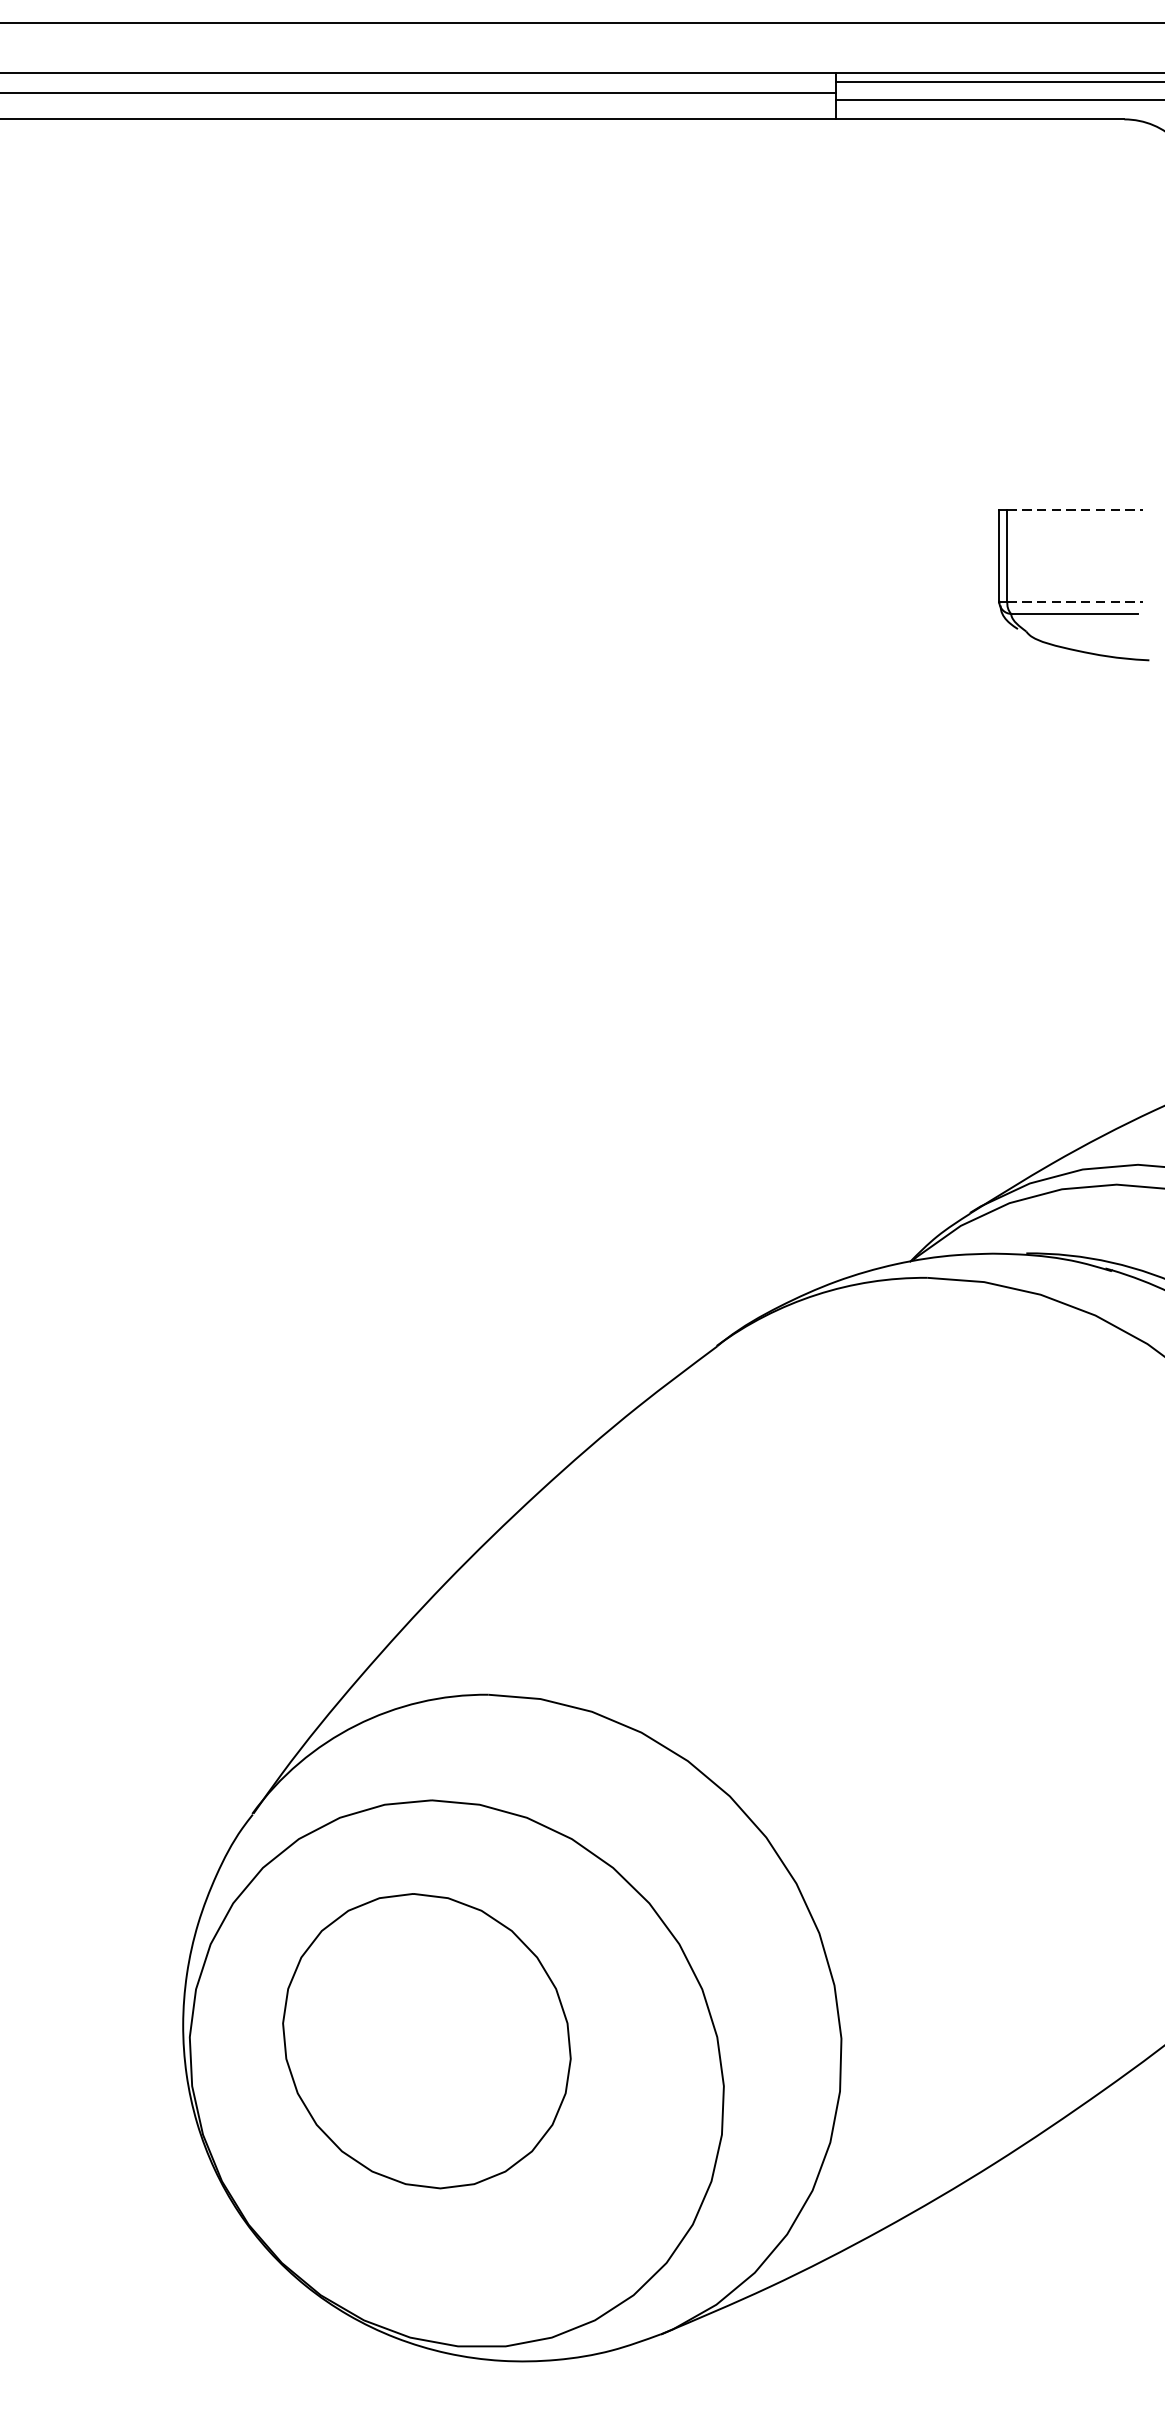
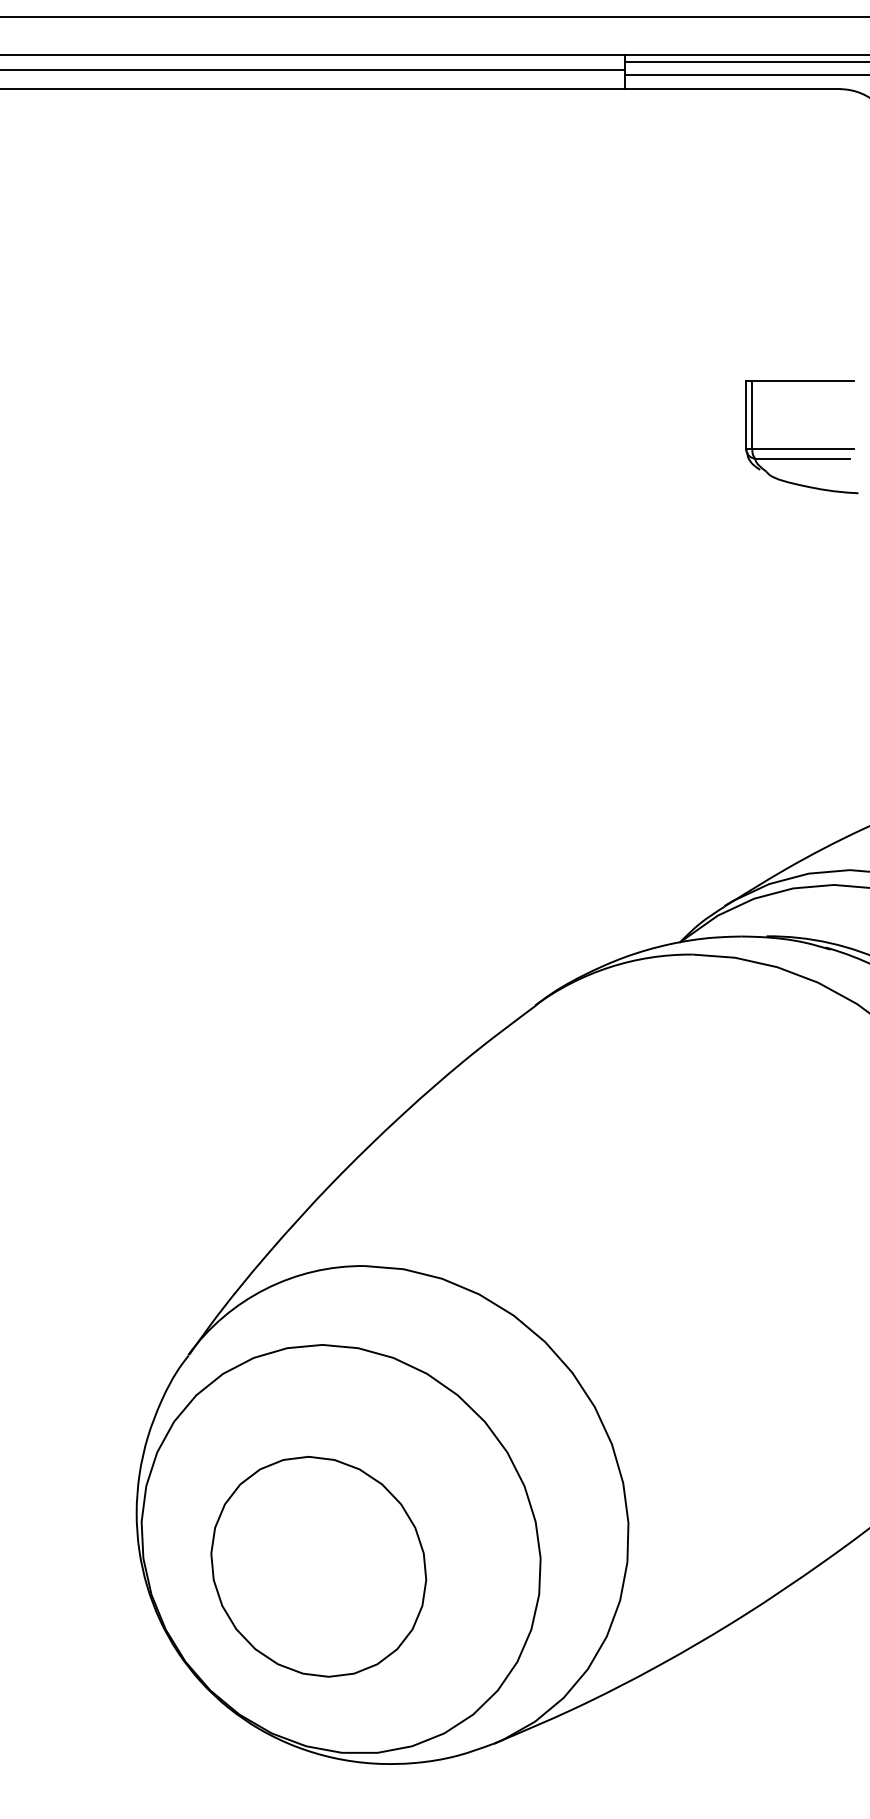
line: (1075, 509) -> (803, 380), dashed -> solid
line: (1075, 601) -> (803, 449), dashed -> solid
part: (426, 2040) -> (318, 1566), moved

